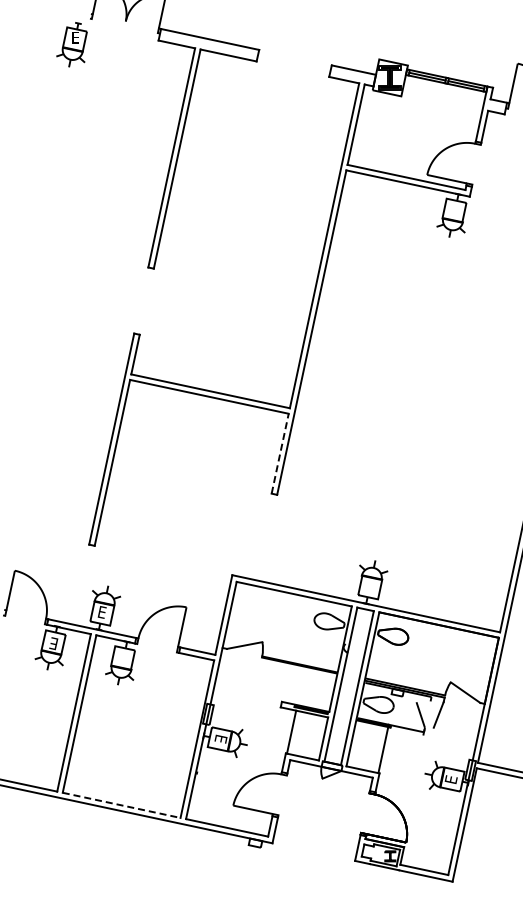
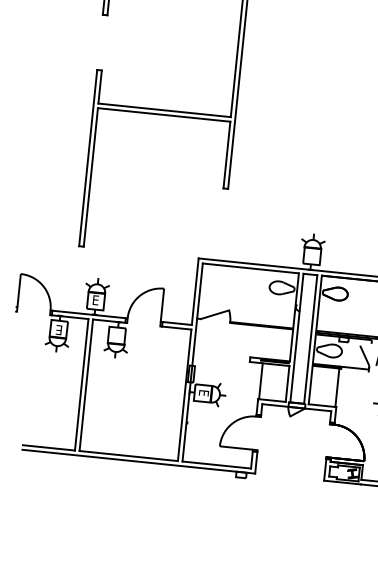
line: (280, 453) -> (227, 154), dashed -> solid
line: (122, 805) -> (129, 456), dashed -> solid

